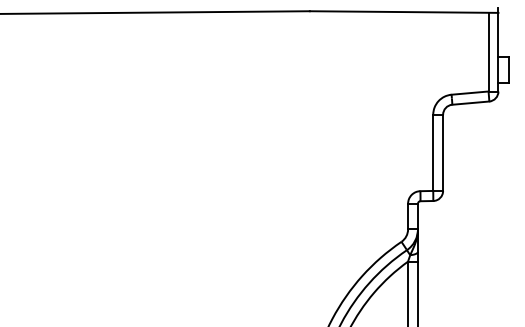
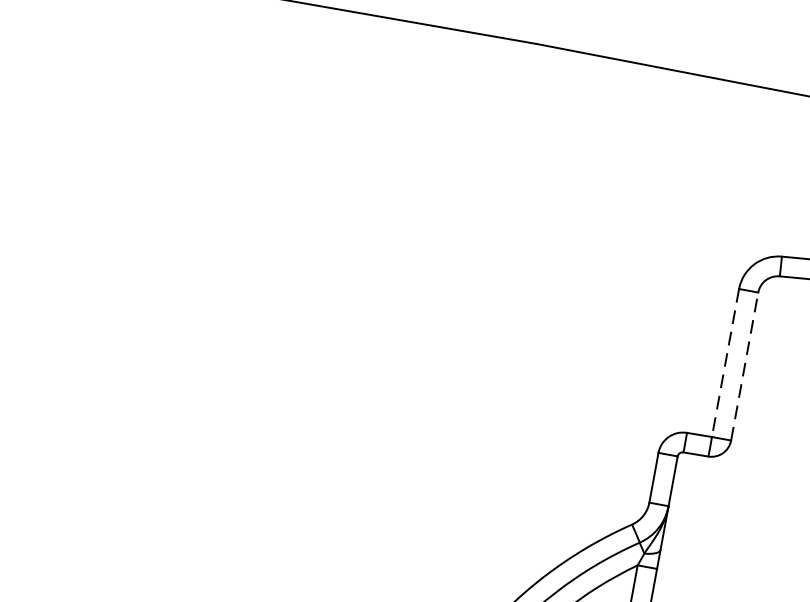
line: (443, 152) -> (745, 365), solid -> dashed
line: (433, 153) -> (725, 364), solid -> dashed

